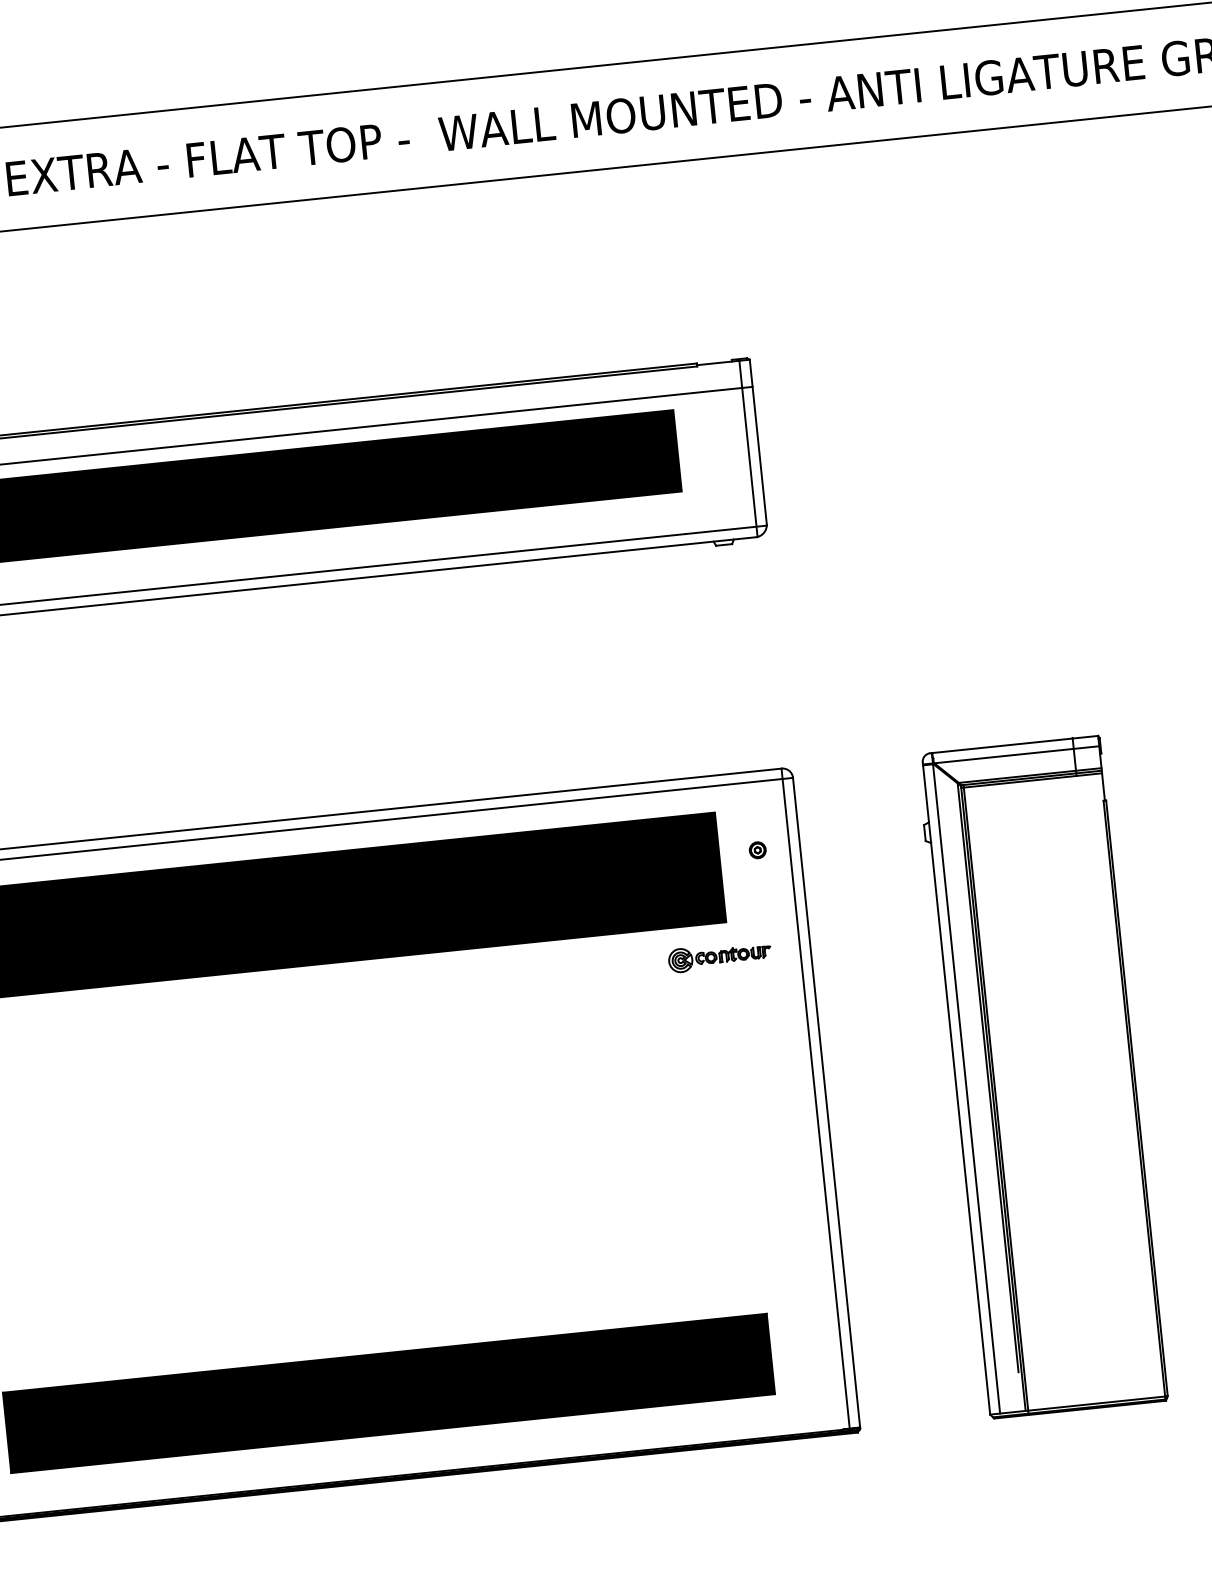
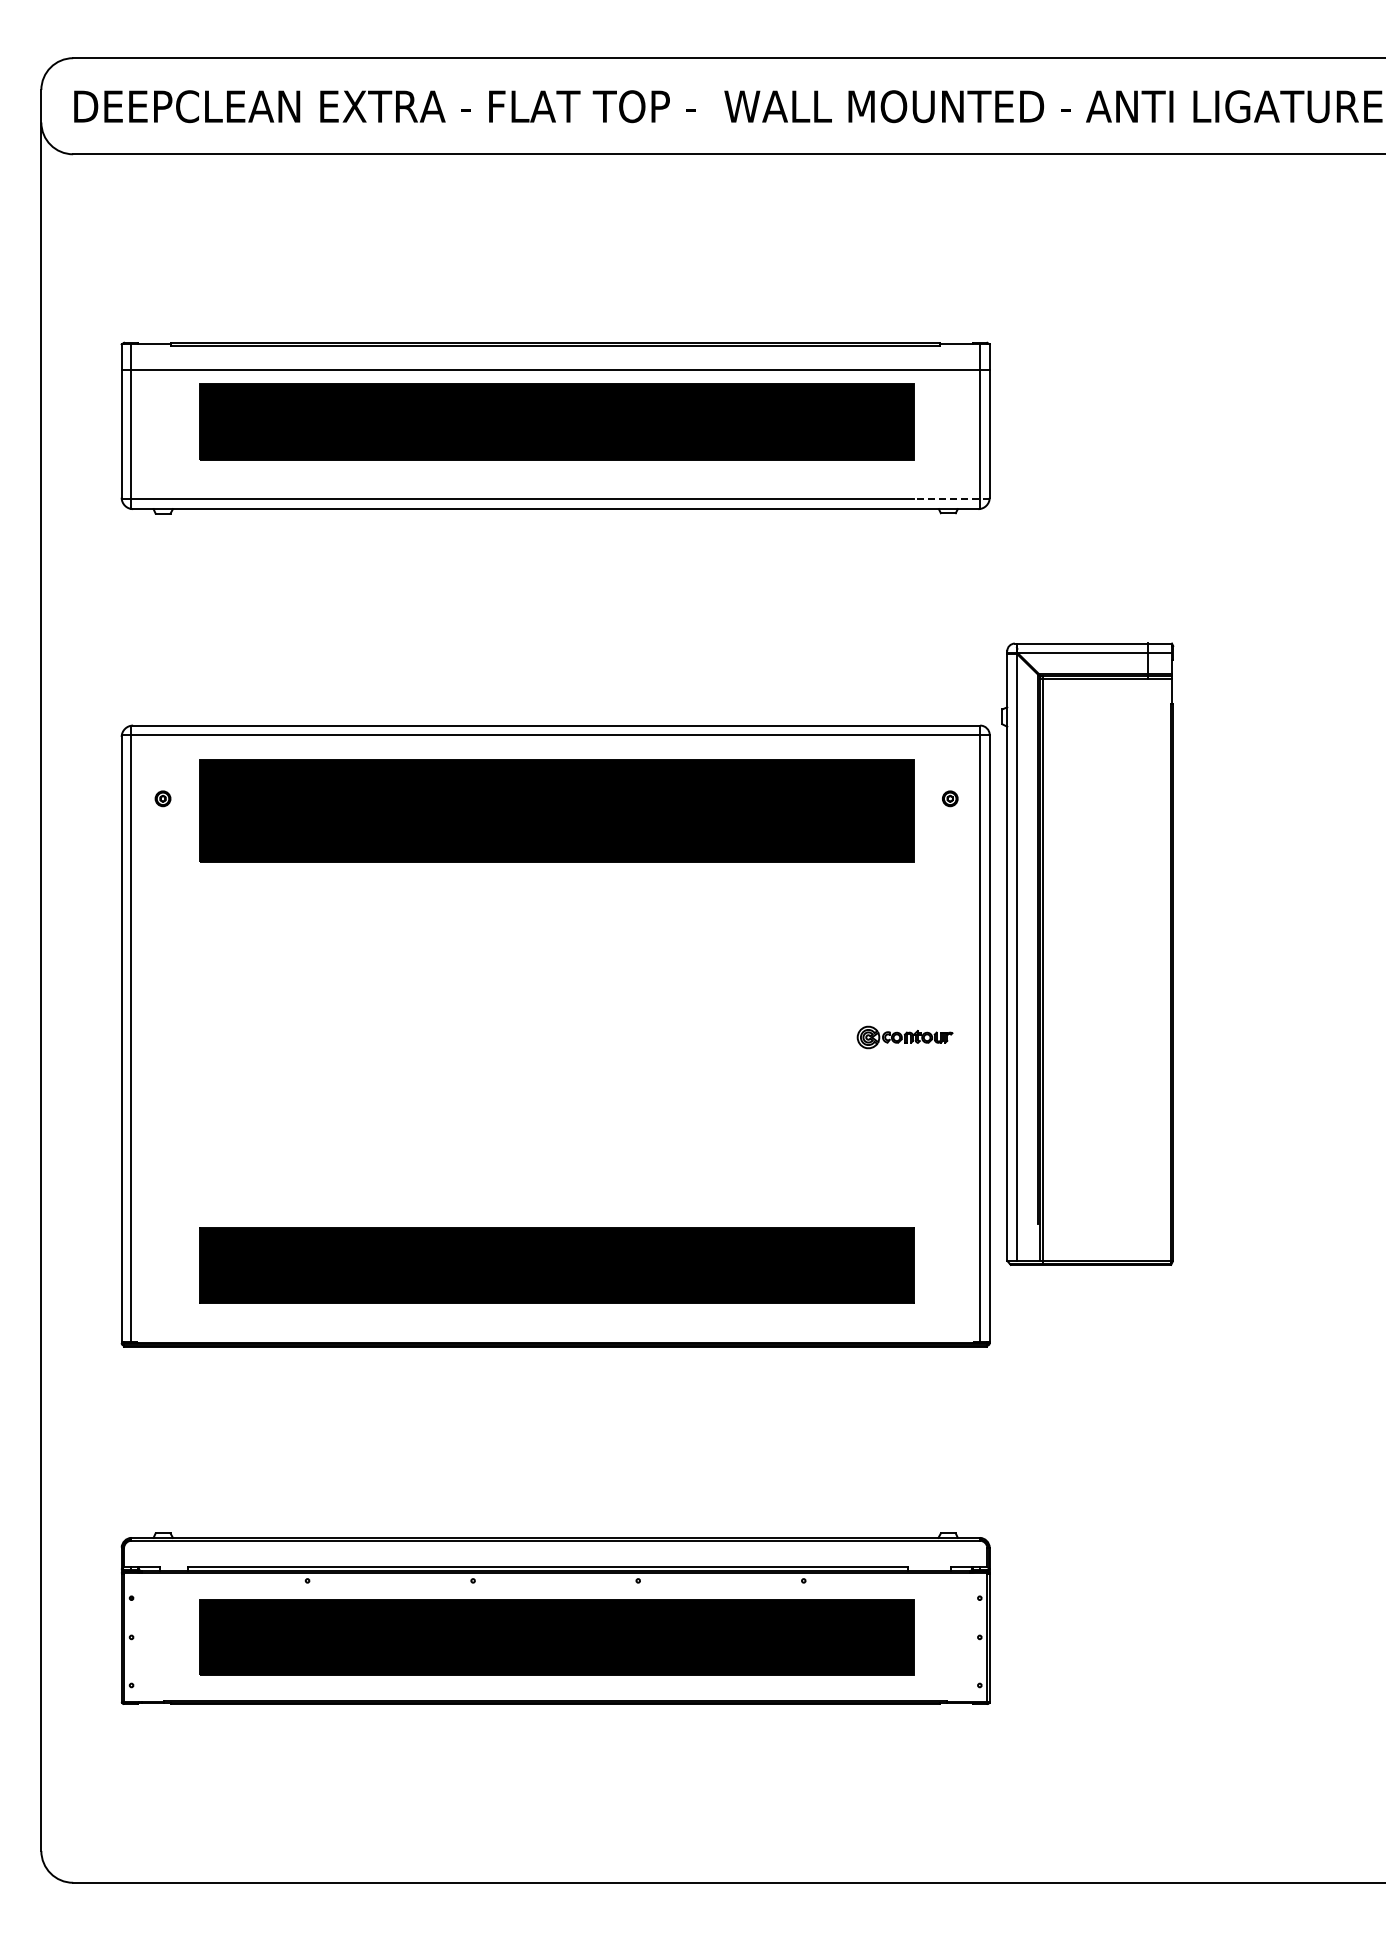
line: (726, 529) -> (951, 499), solid -> dashed
part: (719, 956) -> (904, 1037), moved
part: (1042, 1076) -> (1087, 953), moved

